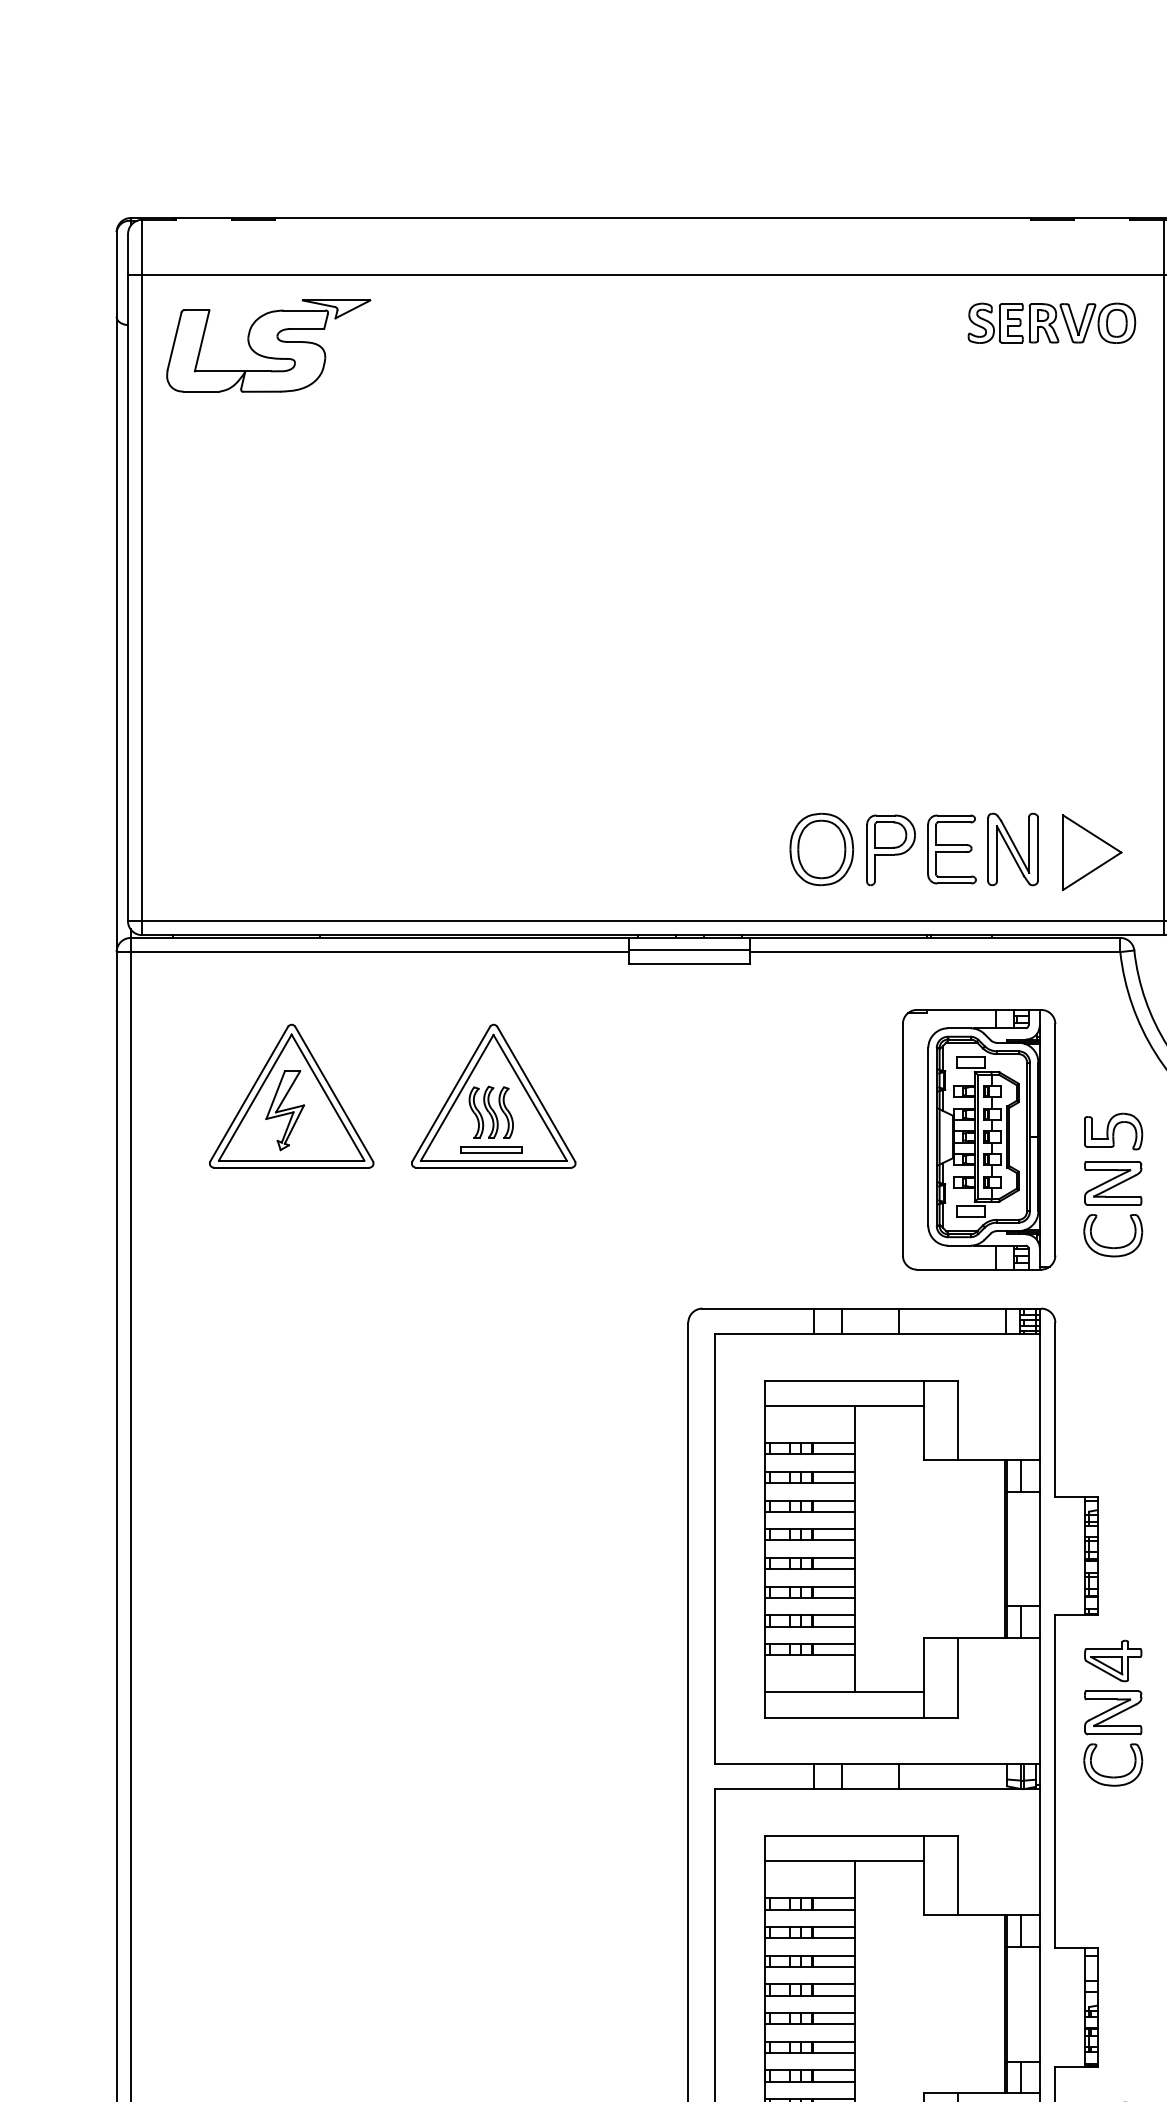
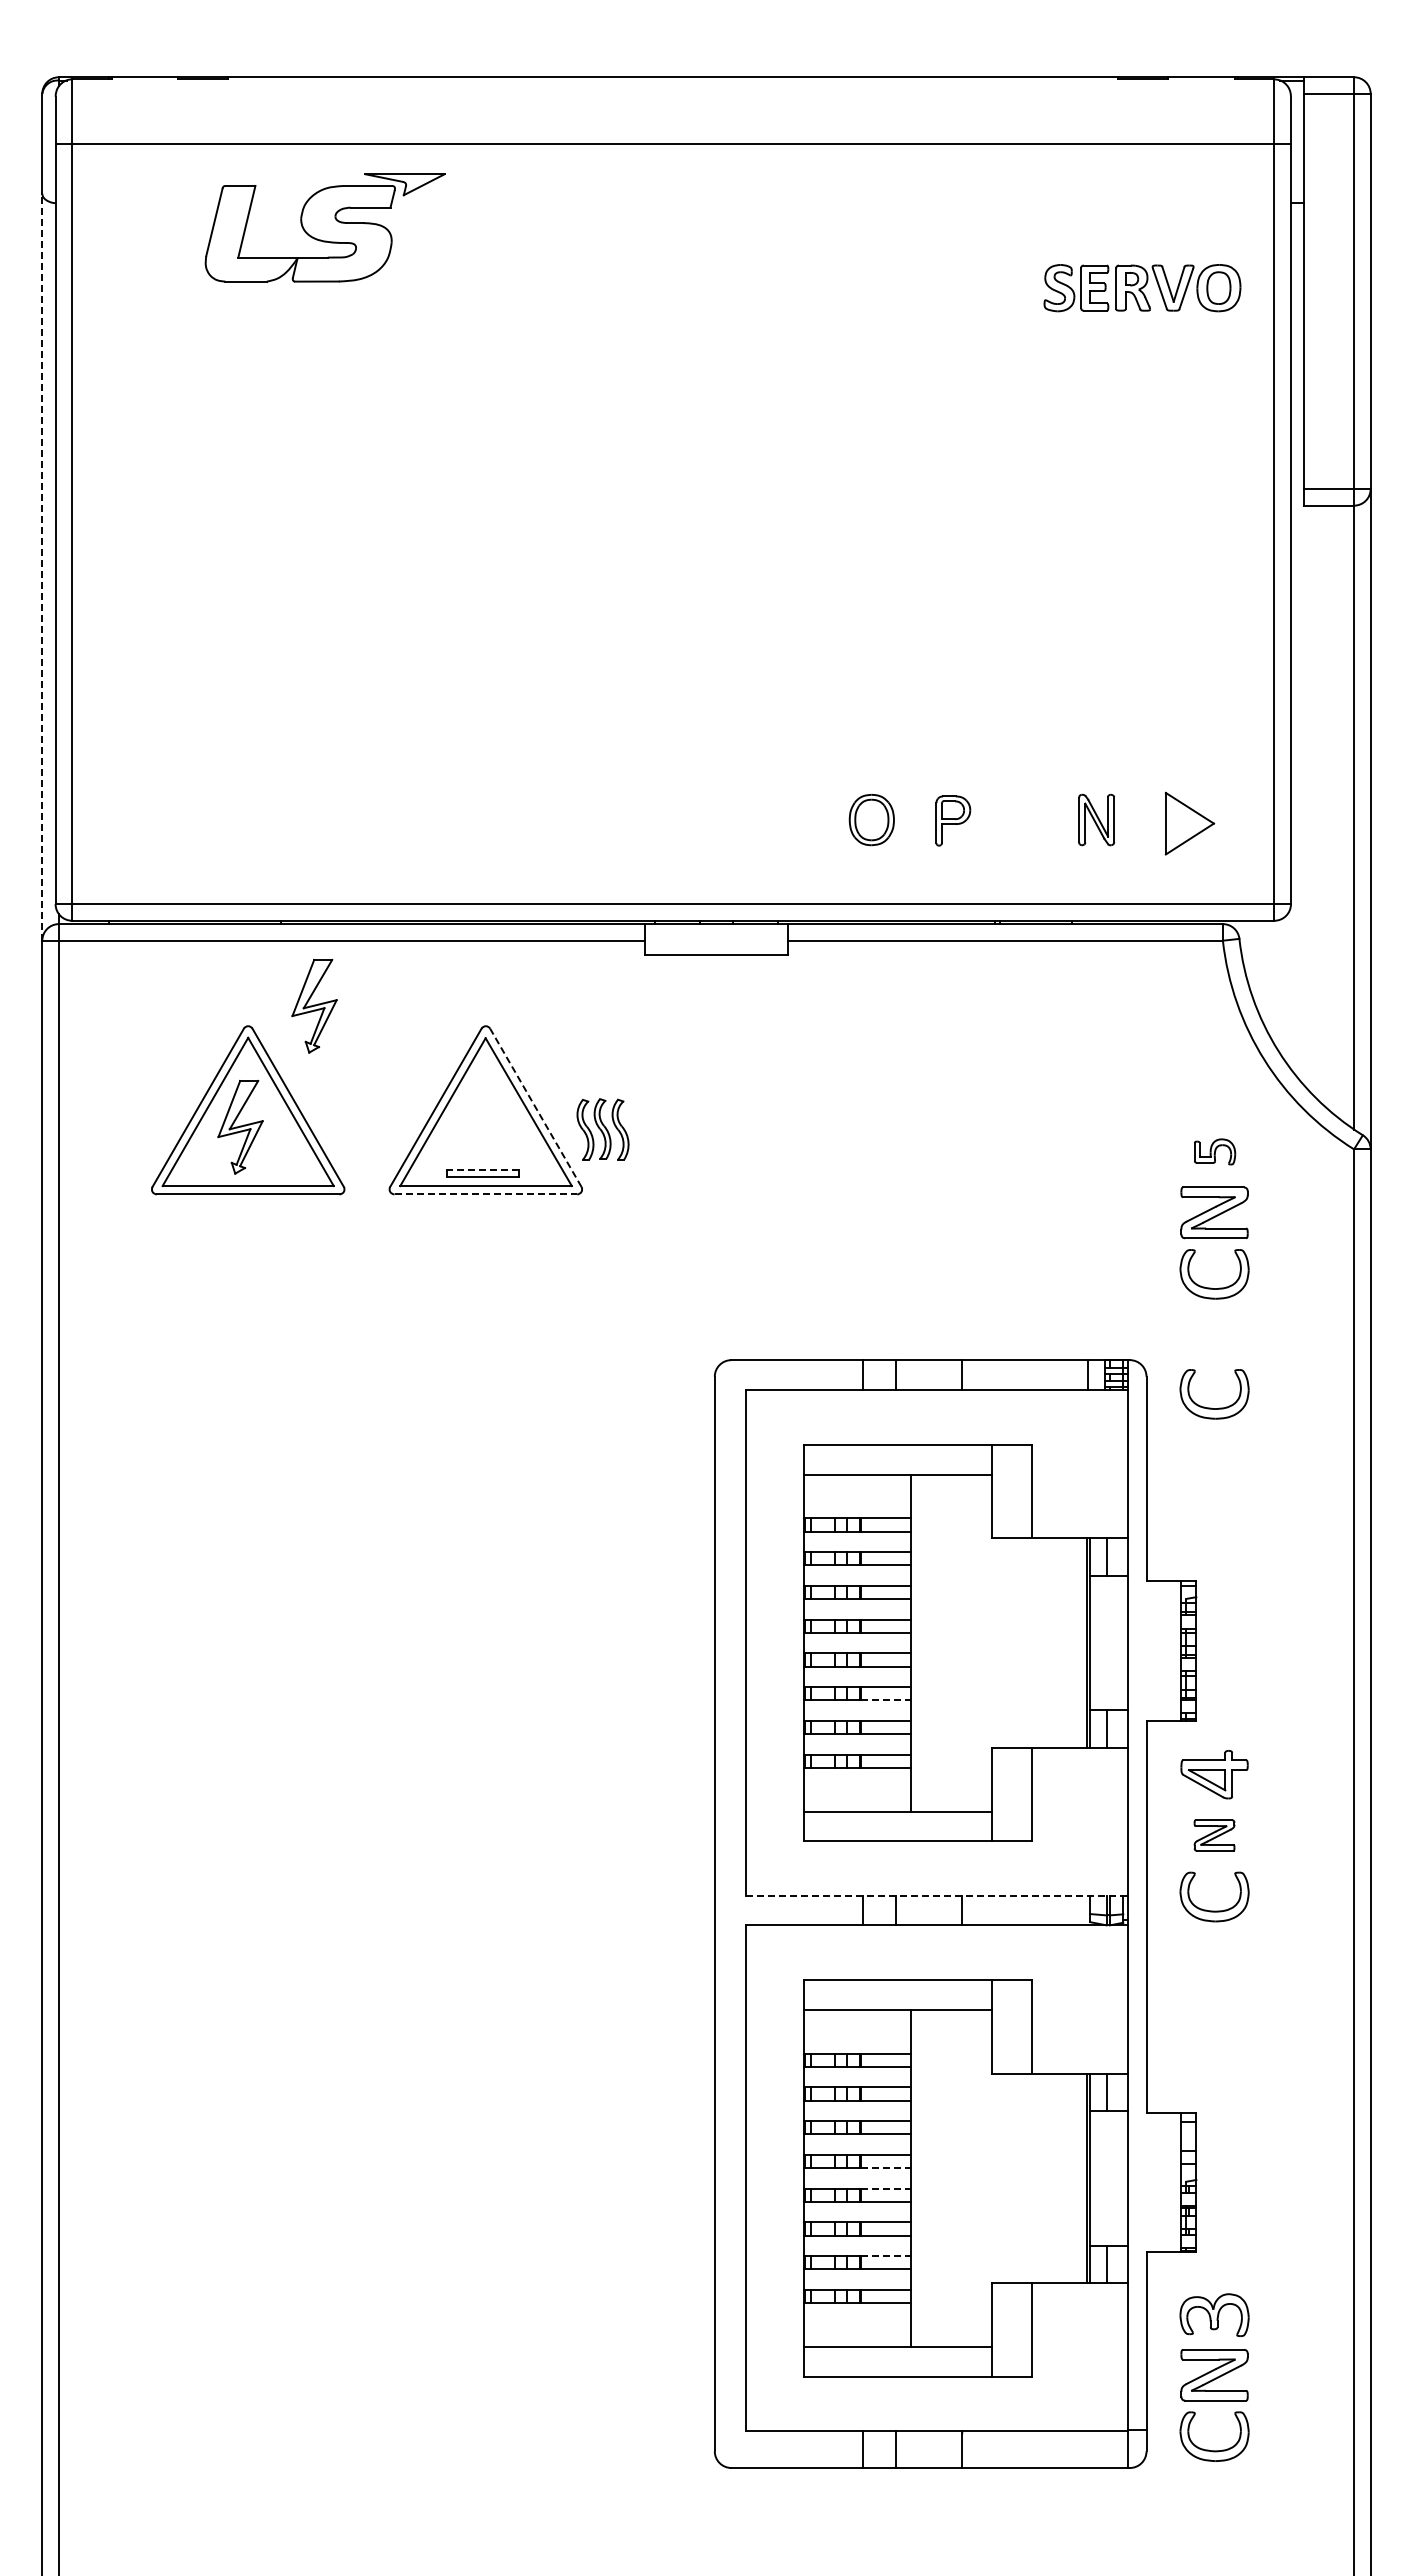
part: (1051, 323) -> (1142, 288), moved
part: (268, 345) -> (324, 227), moved
line: (116, 634) -> (42, 567), solid -> dashed
part: (821, 849) -> (871, 819), size x0.6
part: (891, 849) -> (953, 820), size x0.6
part: (951, 849) -> (1024, 819), removed
part: (1012, 849) -> (1096, 819), size x0.6
part: (1091, 852) -> (1189, 823), size x0.7
line: (689, 950) -> (716, 938), removed
part: (348, 1007) -> (314, 1006), added
line: (535, 1093) -> (535, 1107), solid -> dashed
part: (490, 1112) -> (602, 1129), moved
part: (1113, 1131) -> (1214, 1151), size x0.6
part: (978, 1139) -> (1056, 1161), removed
line: (491, 1147) -> (483, 1170), solid -> dashed
line: (494, 1167) -> (486, 1194), solid -> dashed
part: (1110, 1348) -> (1211, 1407), added
line: (833, 1597) -> (885, 1700), solid -> dashed
part: (1113, 1712) -> (1214, 1835), size x0.6
line: (877, 1764) -> (937, 1896), solid -> dashed
line: (833, 1995) -> (885, 2168), solid -> dashed
line: (833, 2012) -> (885, 2188), solid -> dashed
line: (833, 2070) -> (885, 2256), solid -> dashed

